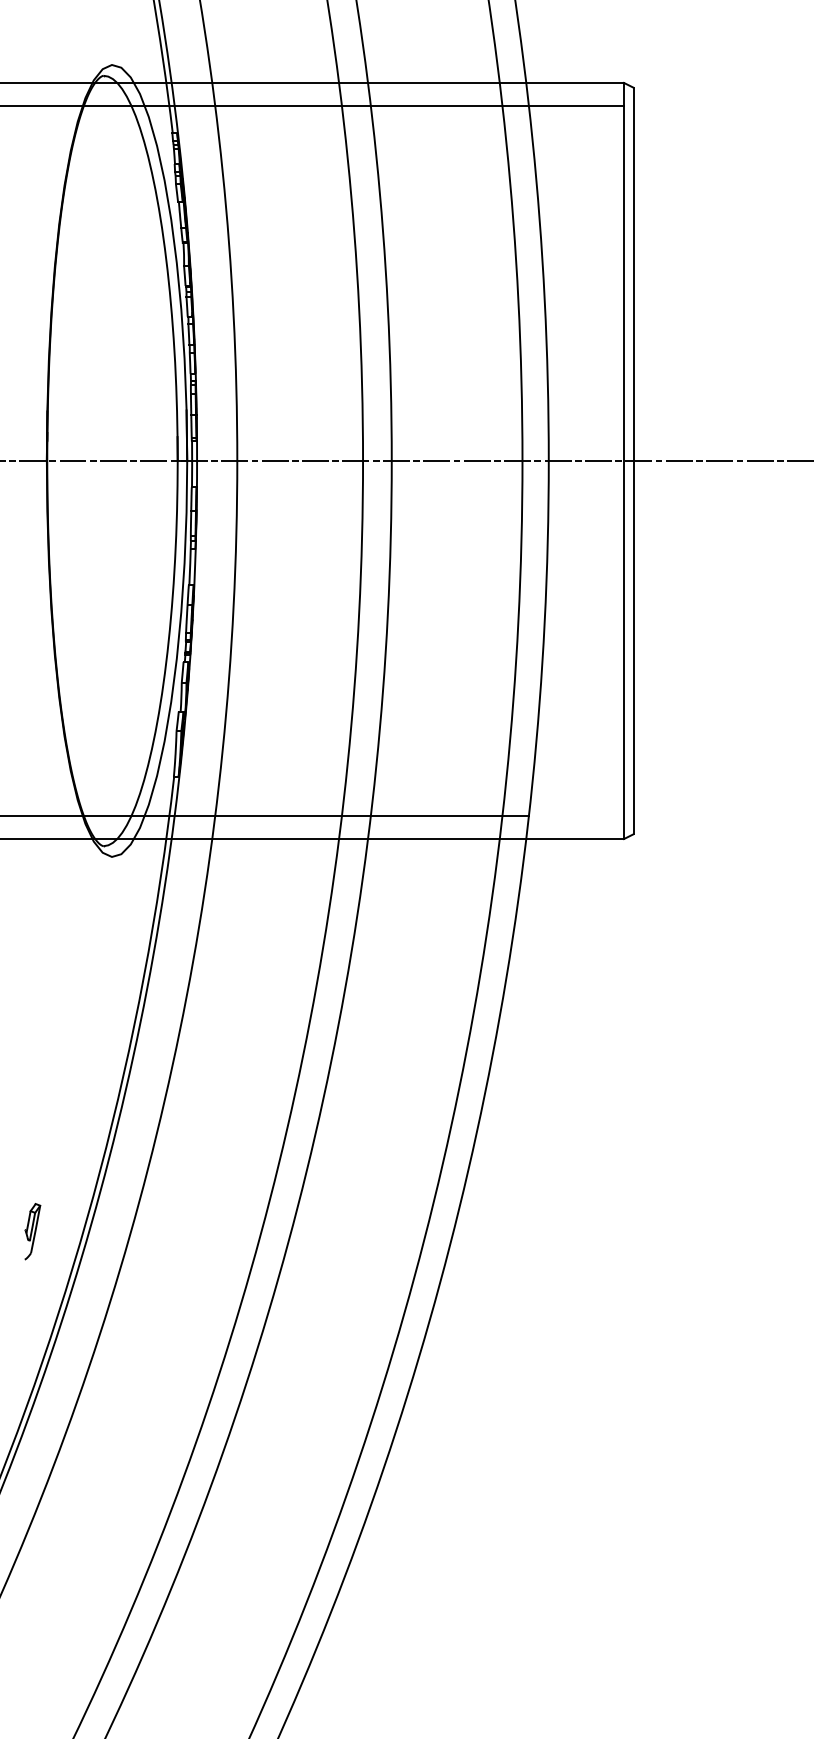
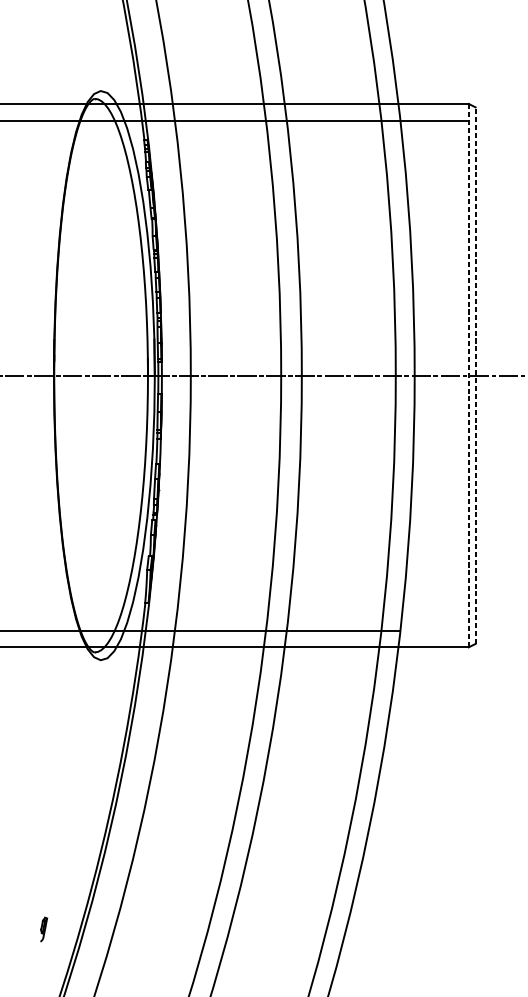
line: (633, 460) -> (475, 375), solid -> dashed
line: (624, 461) -> (469, 376), solid -> dashed
part: (32, 1231) -> (43, 929), size x0.6

